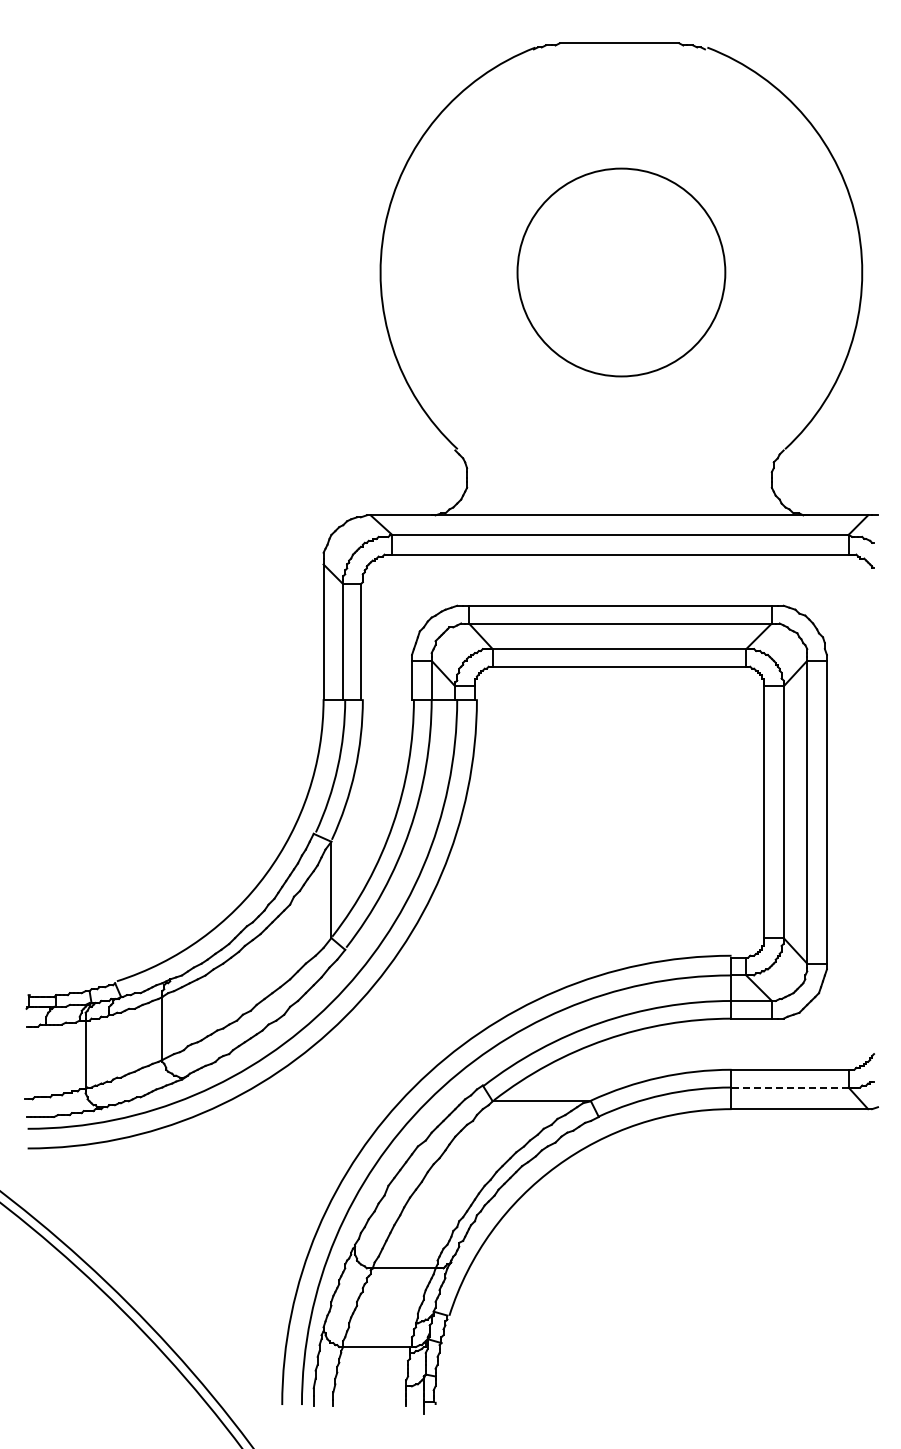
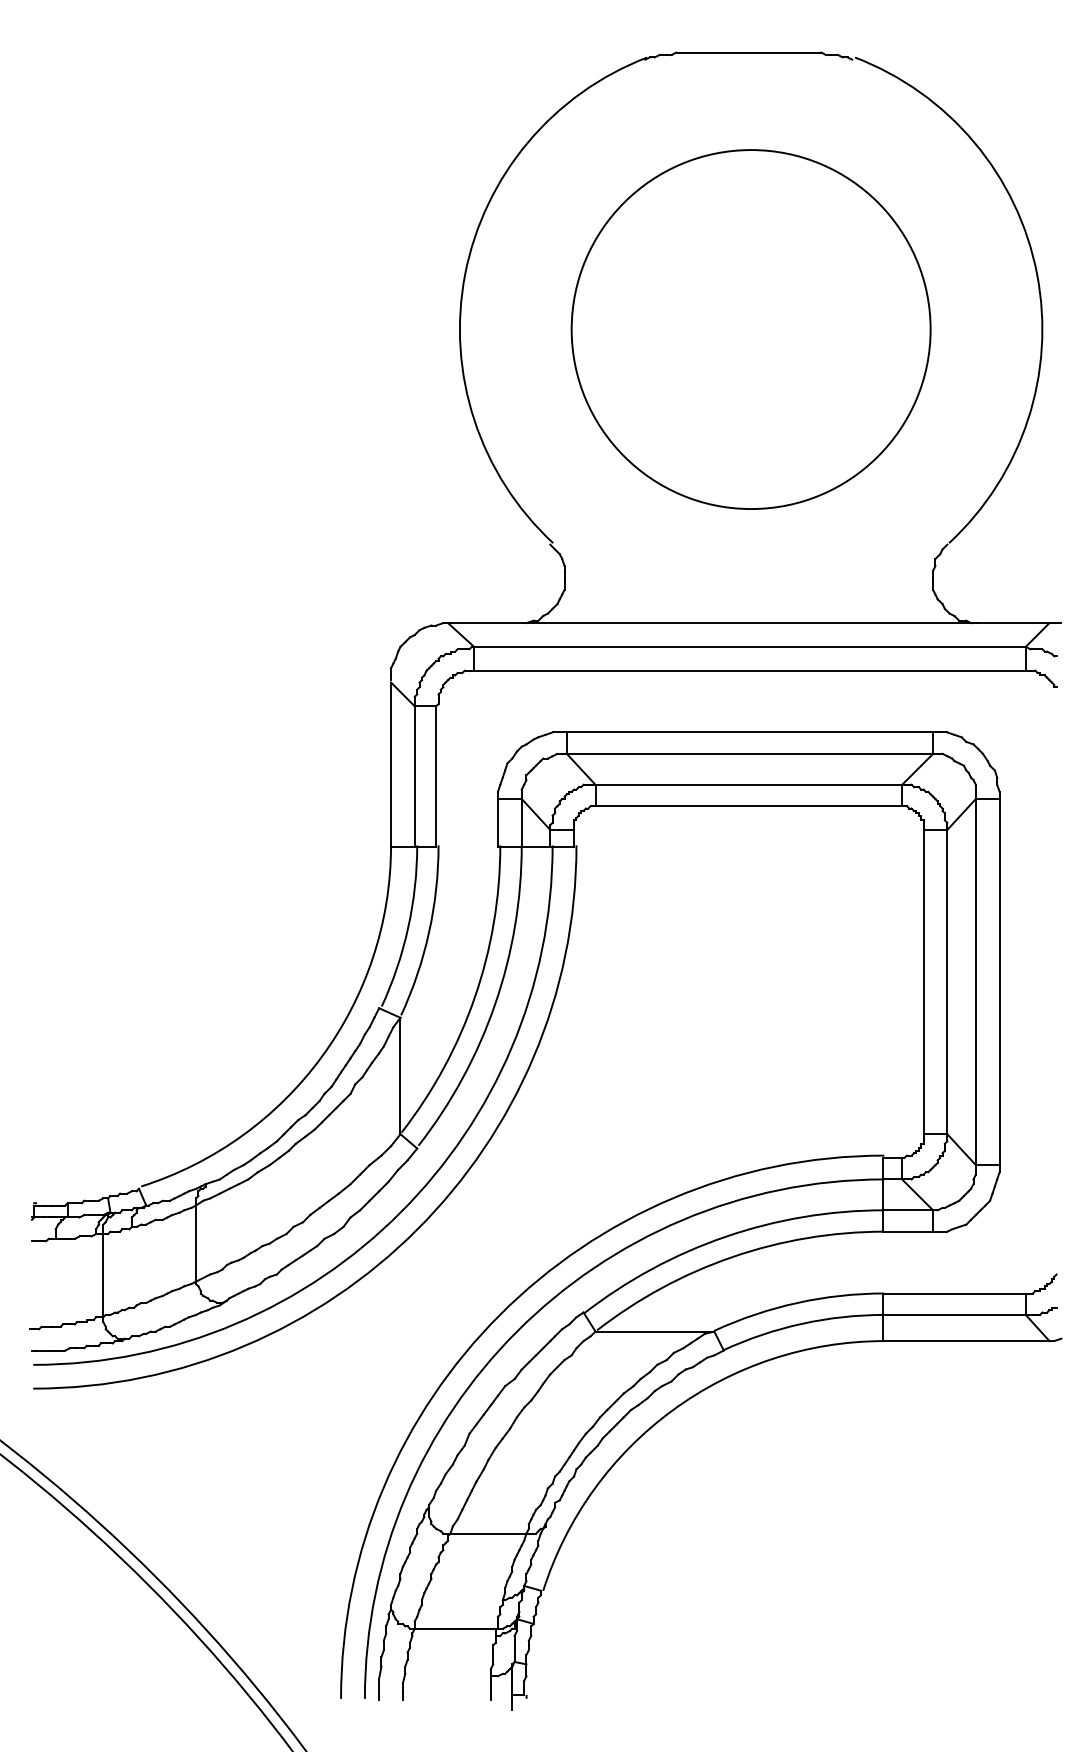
part: (621, 272) -> (751, 329), size x1.43
line: (789, 1087) -> (954, 1314), dashed -> solid

